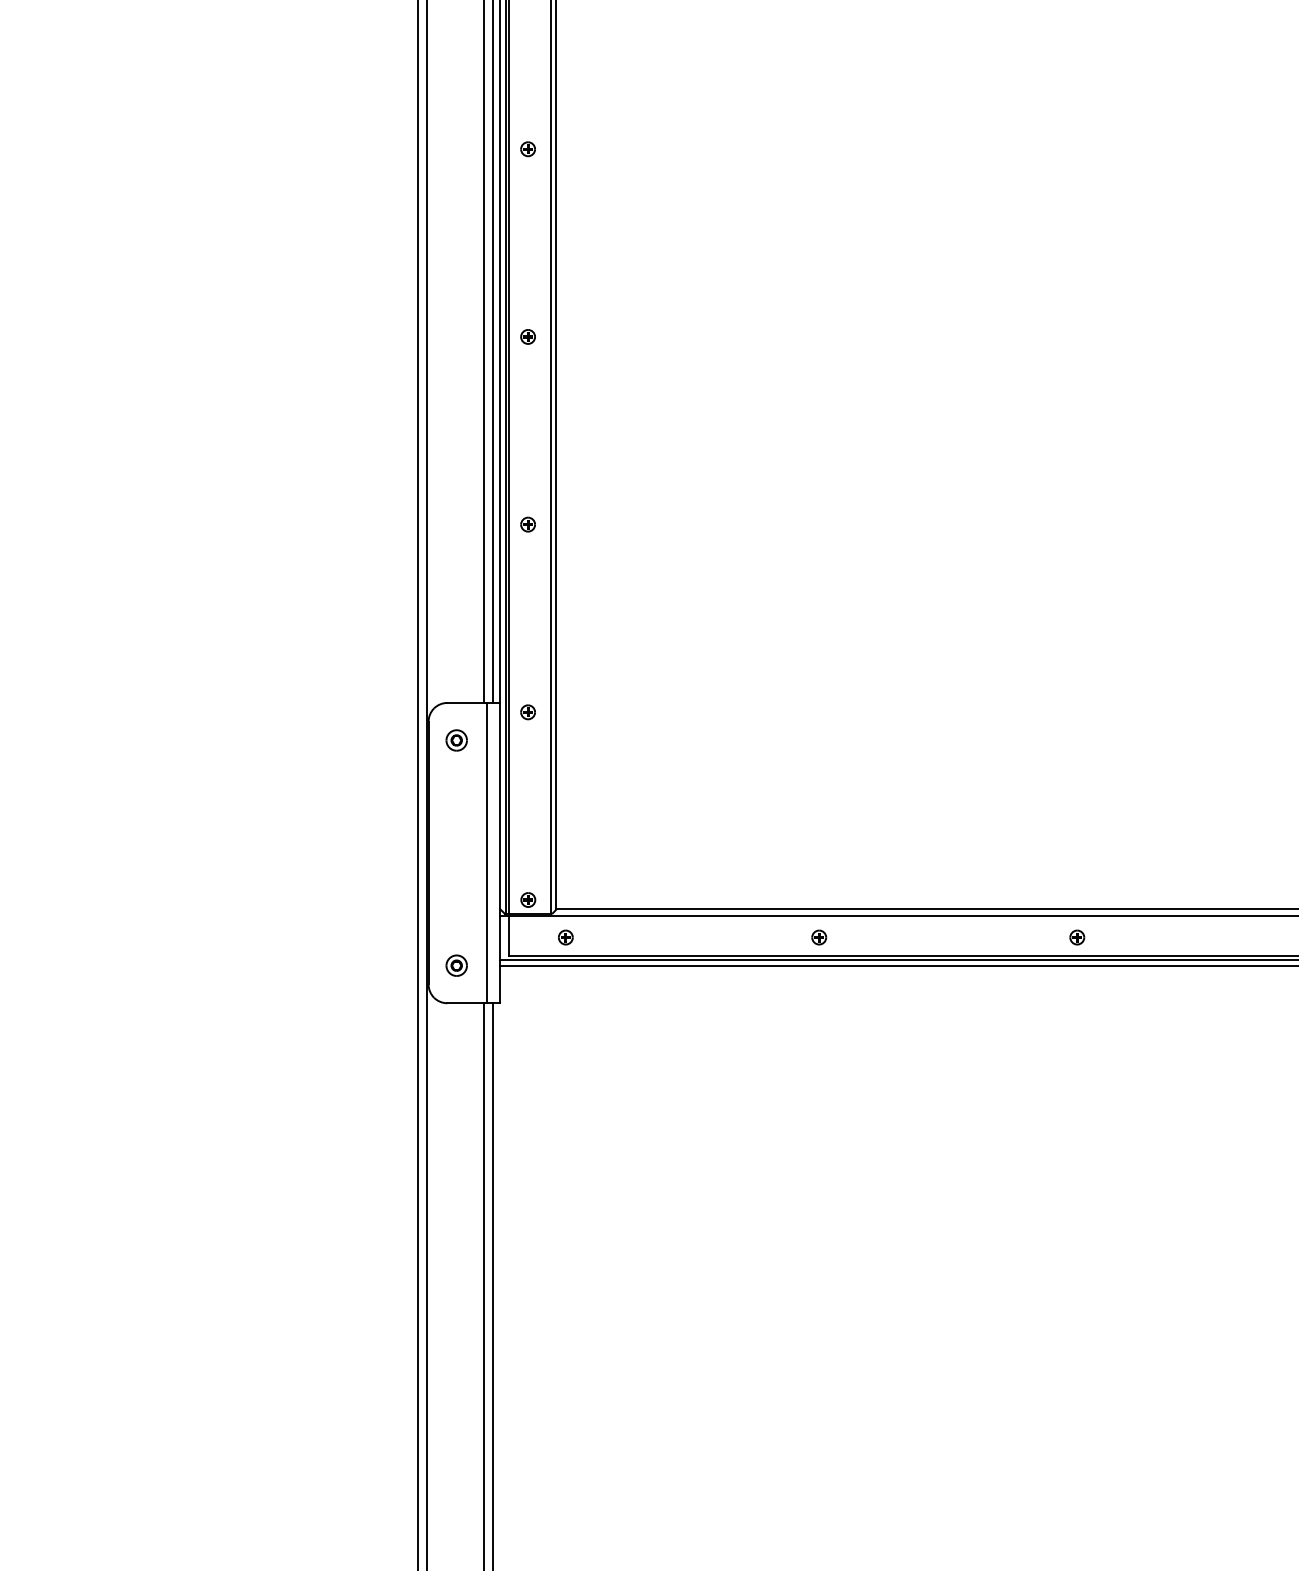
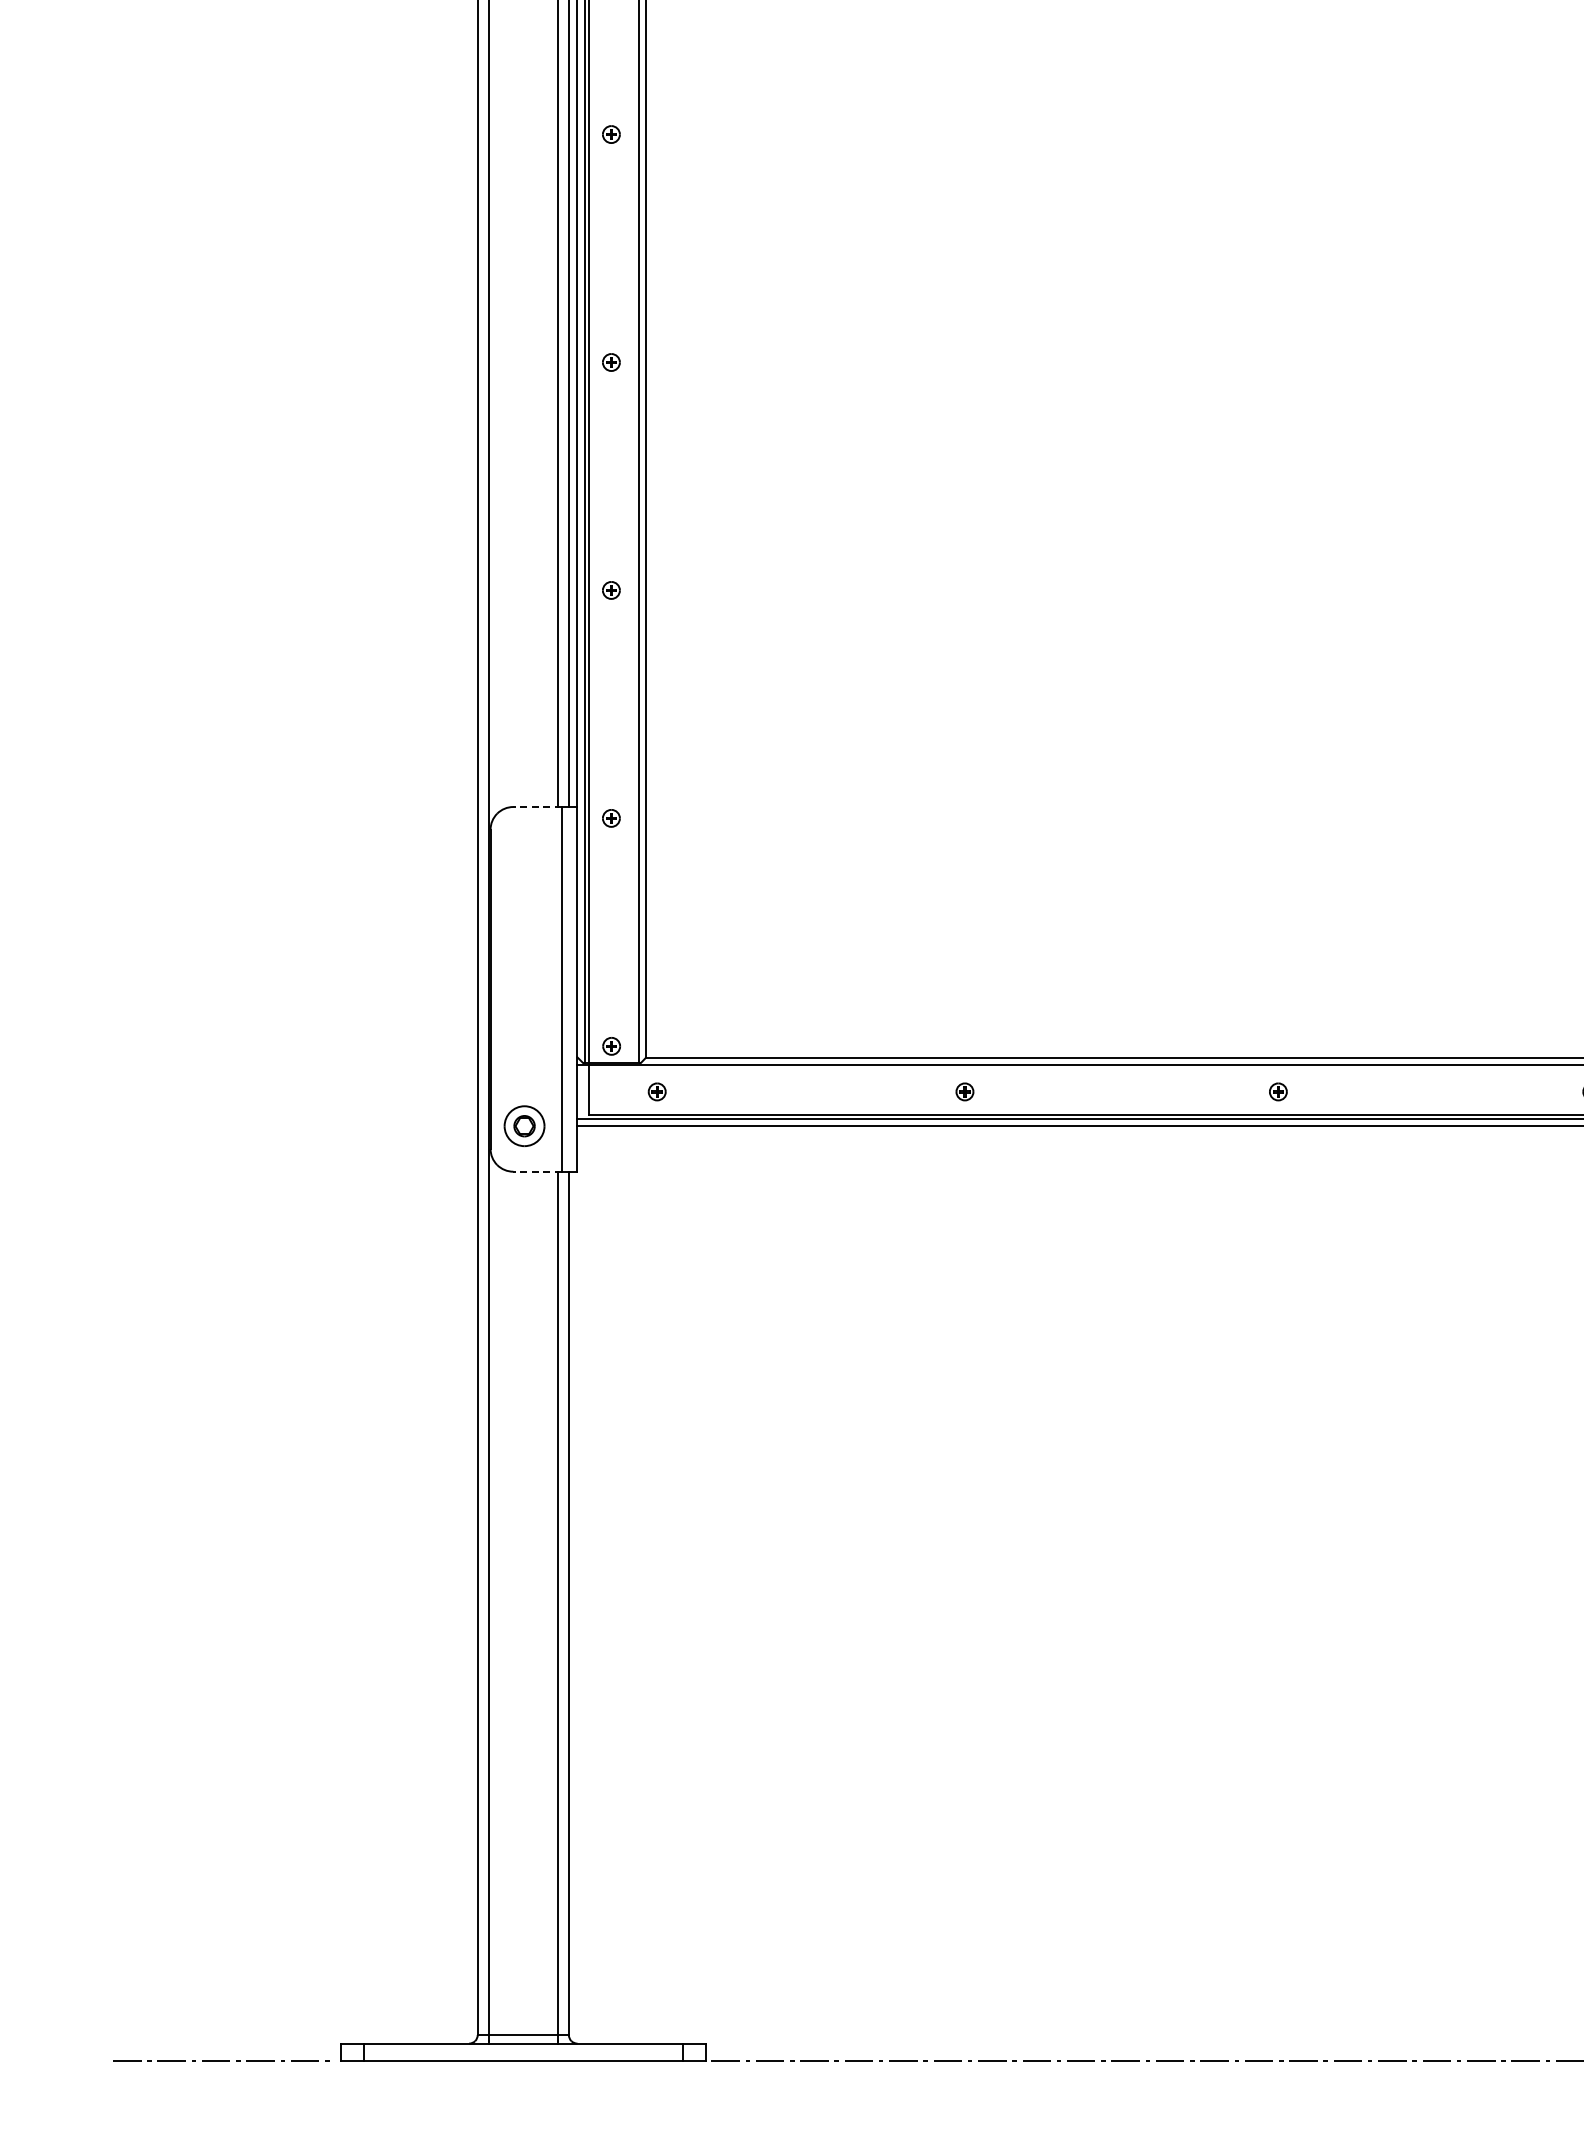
line: (467, 703) -> (537, 807), solid -> dashed
part: (456, 740) -> (524, 852), removed
part: (456, 965) -> (524, 1125), size x1.6
line: (467, 1003) -> (537, 1171), solid -> dashed

